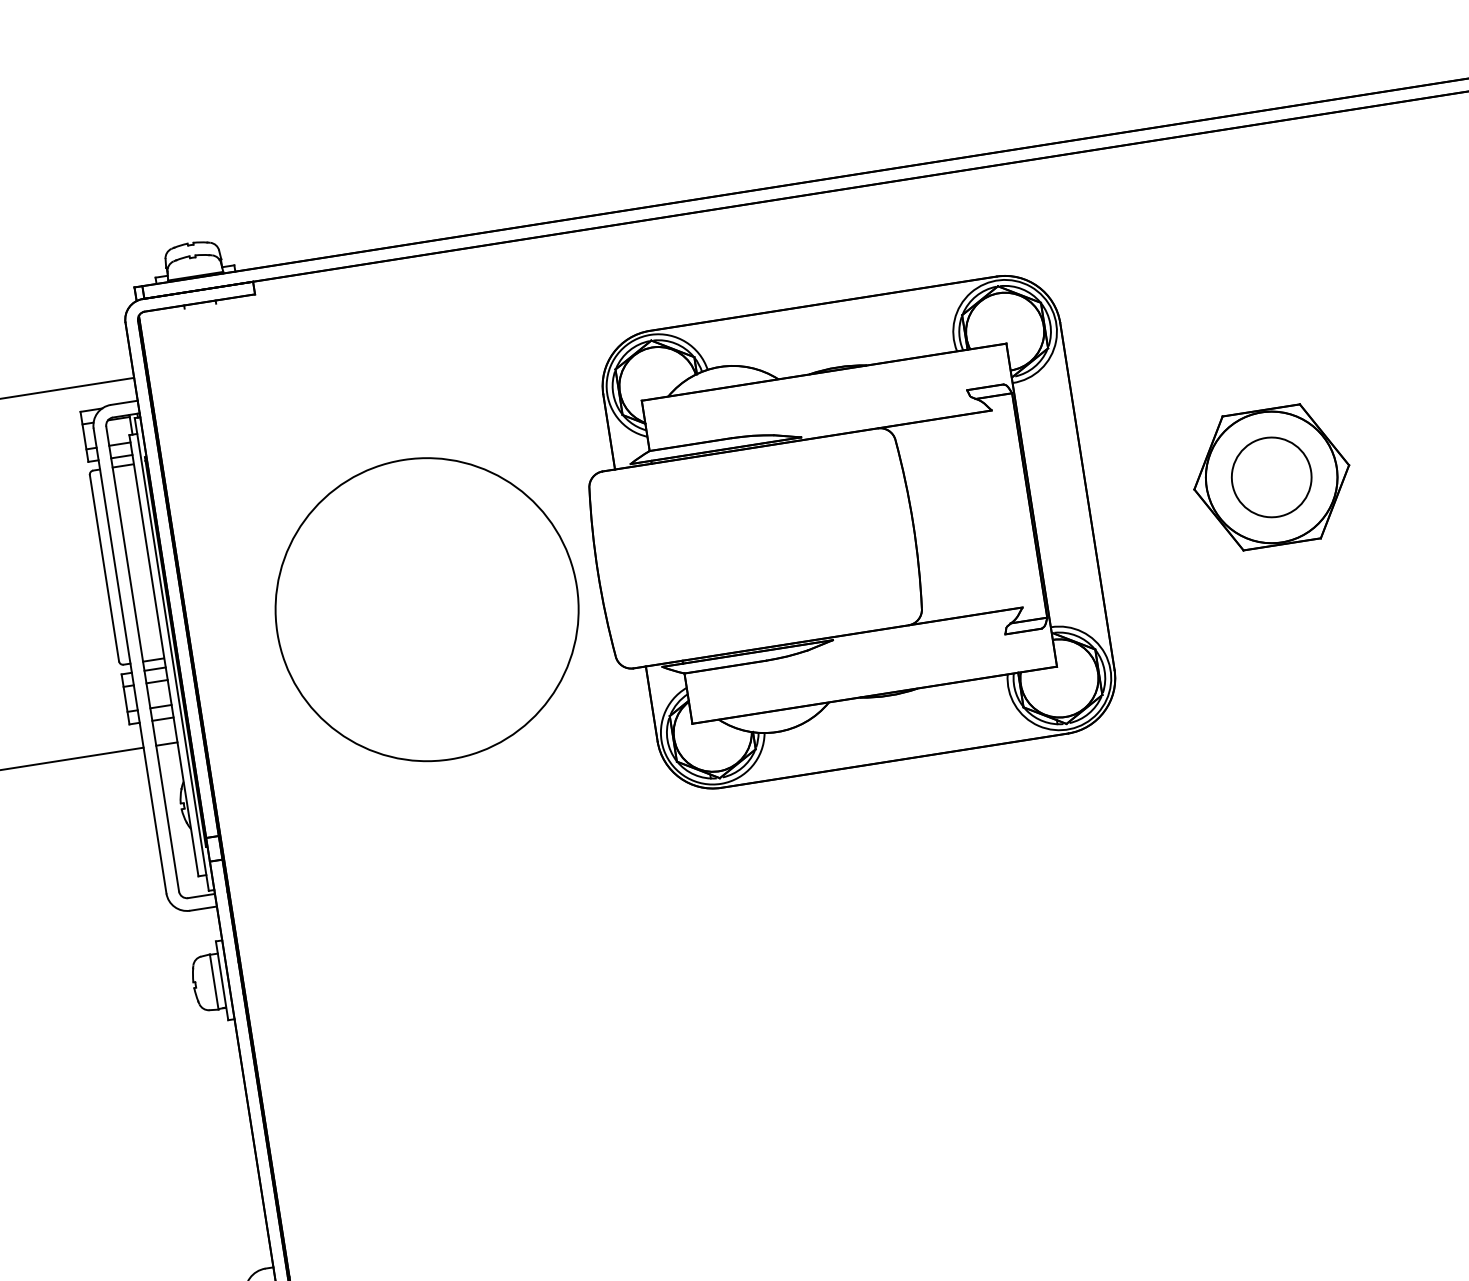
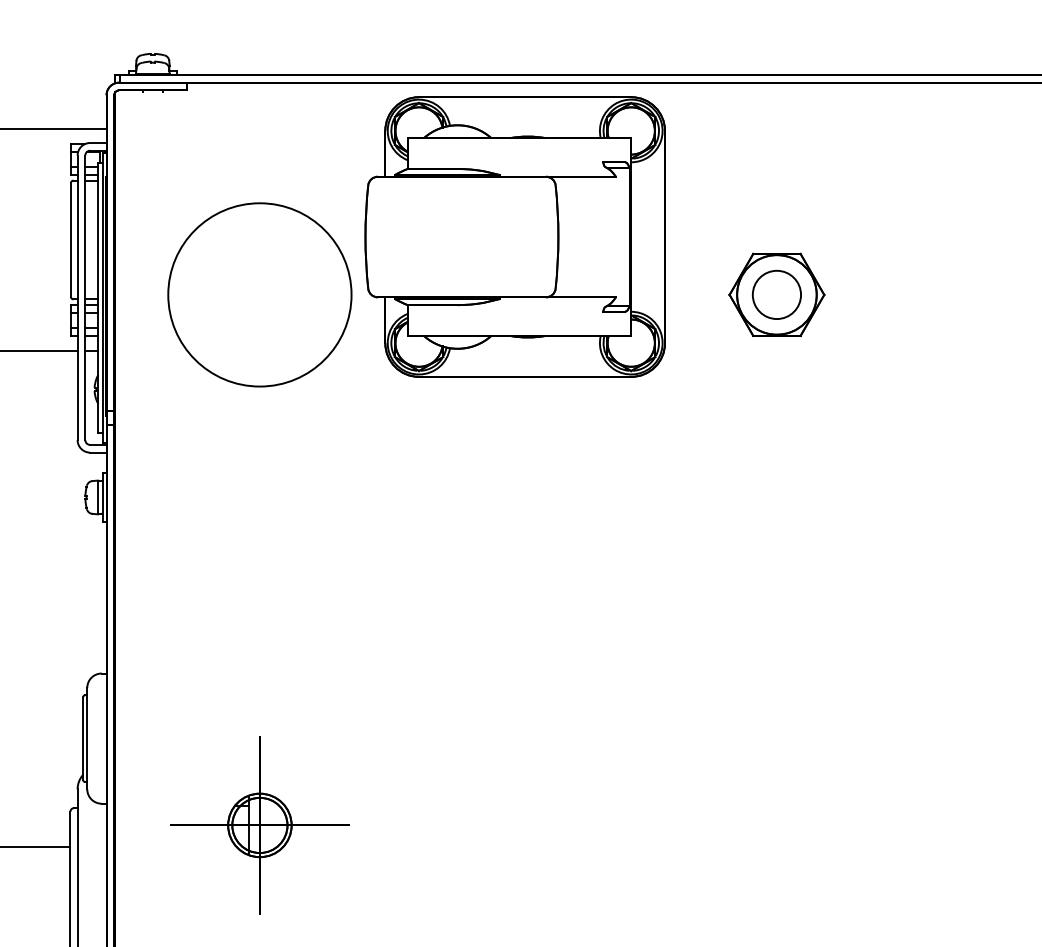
part: (841, 534) -> (514, 236), moved

